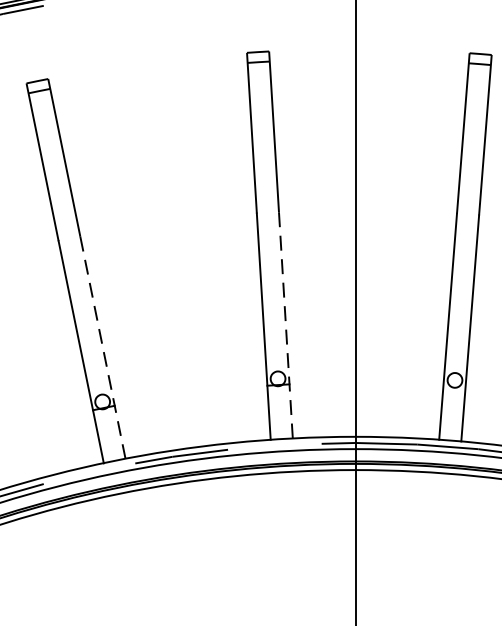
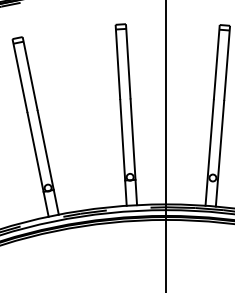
line: (285, 325) -> (133, 152), dashed -> solid
line: (103, 347) -> (48, 162), dashed -> solid

